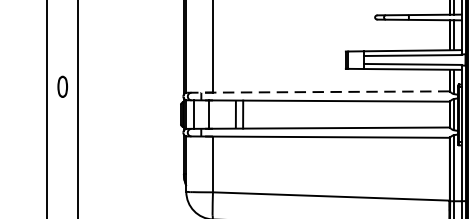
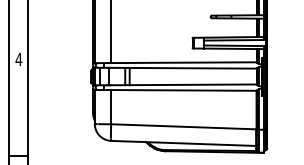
text: (61, 86) -> (18, 59), 0 -> 4
line: (317, 91) -> (175, 62), dashed -> solid

